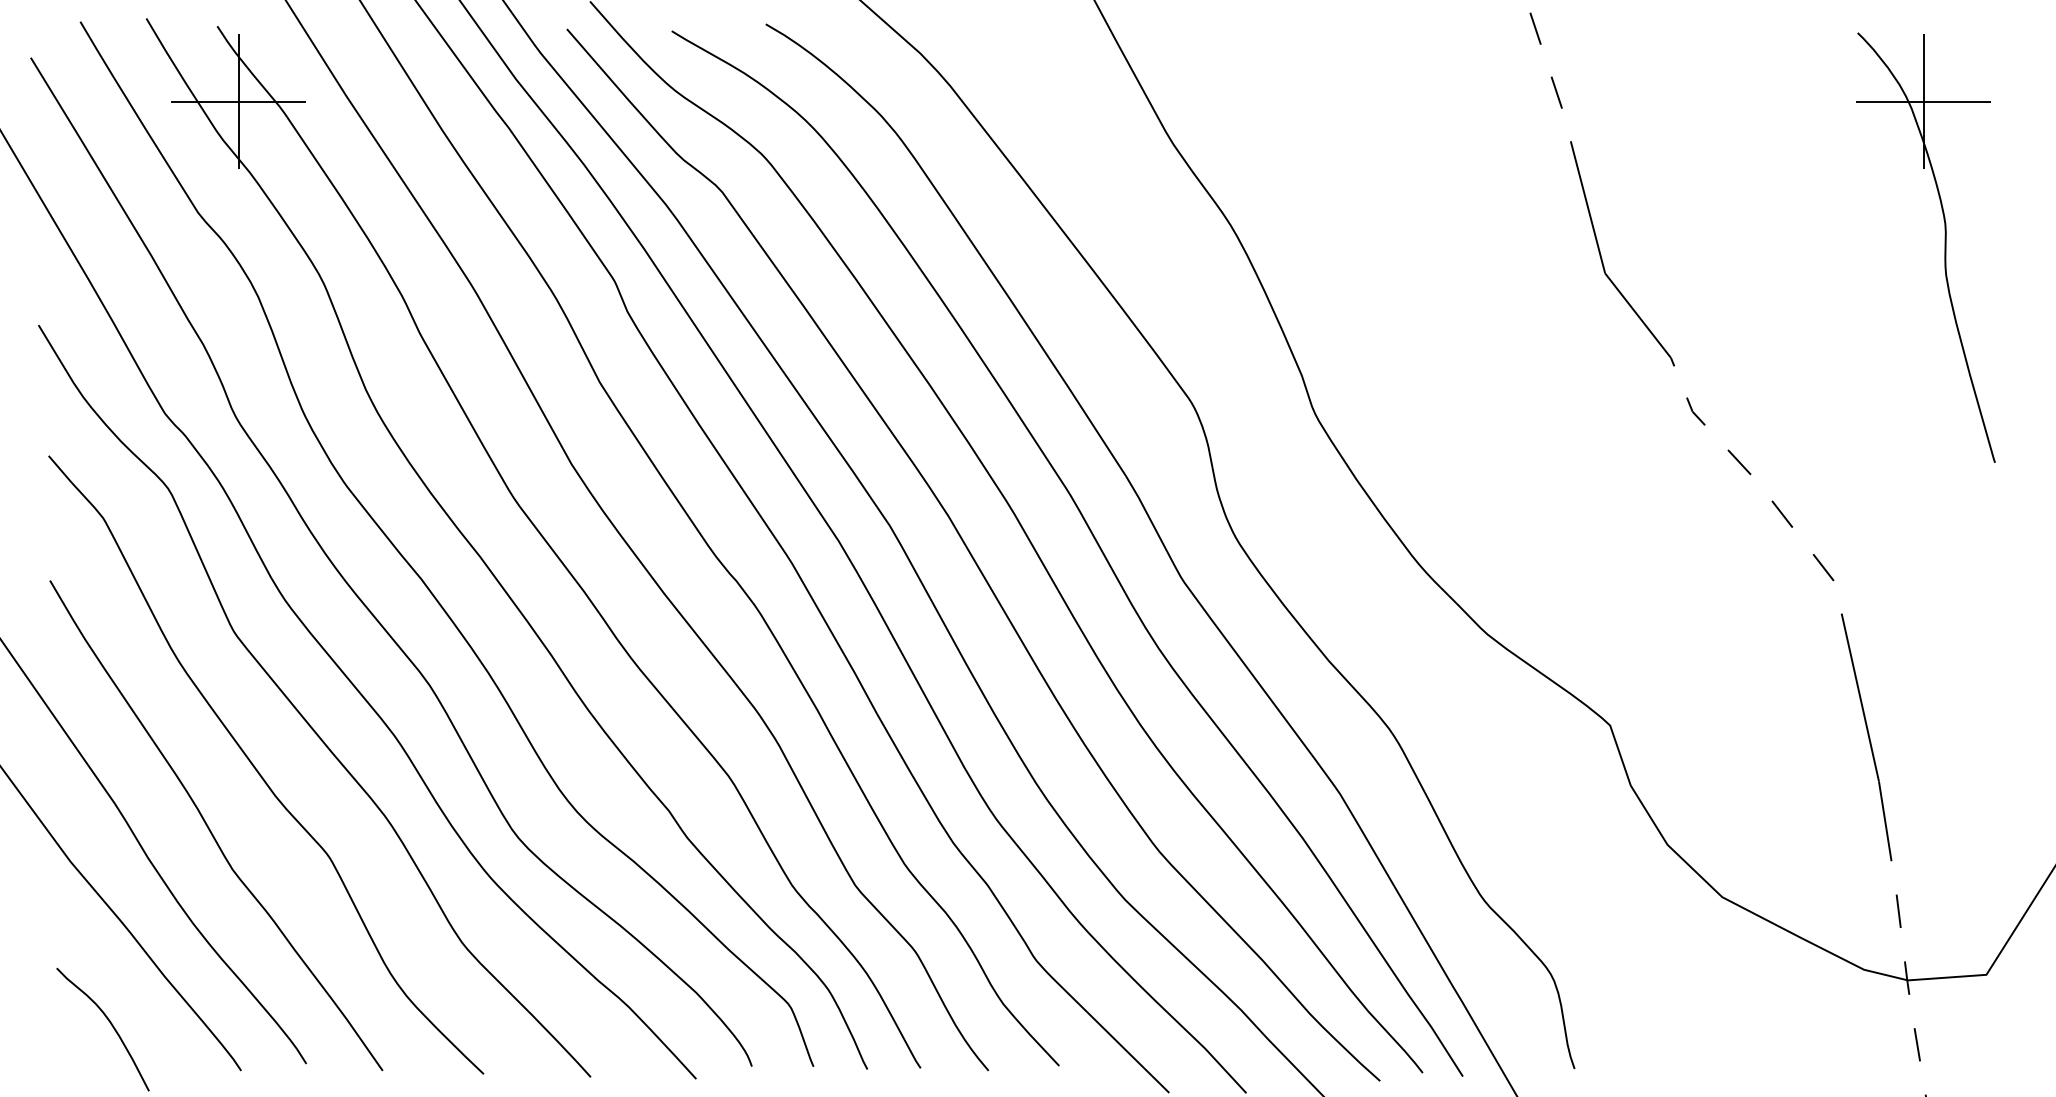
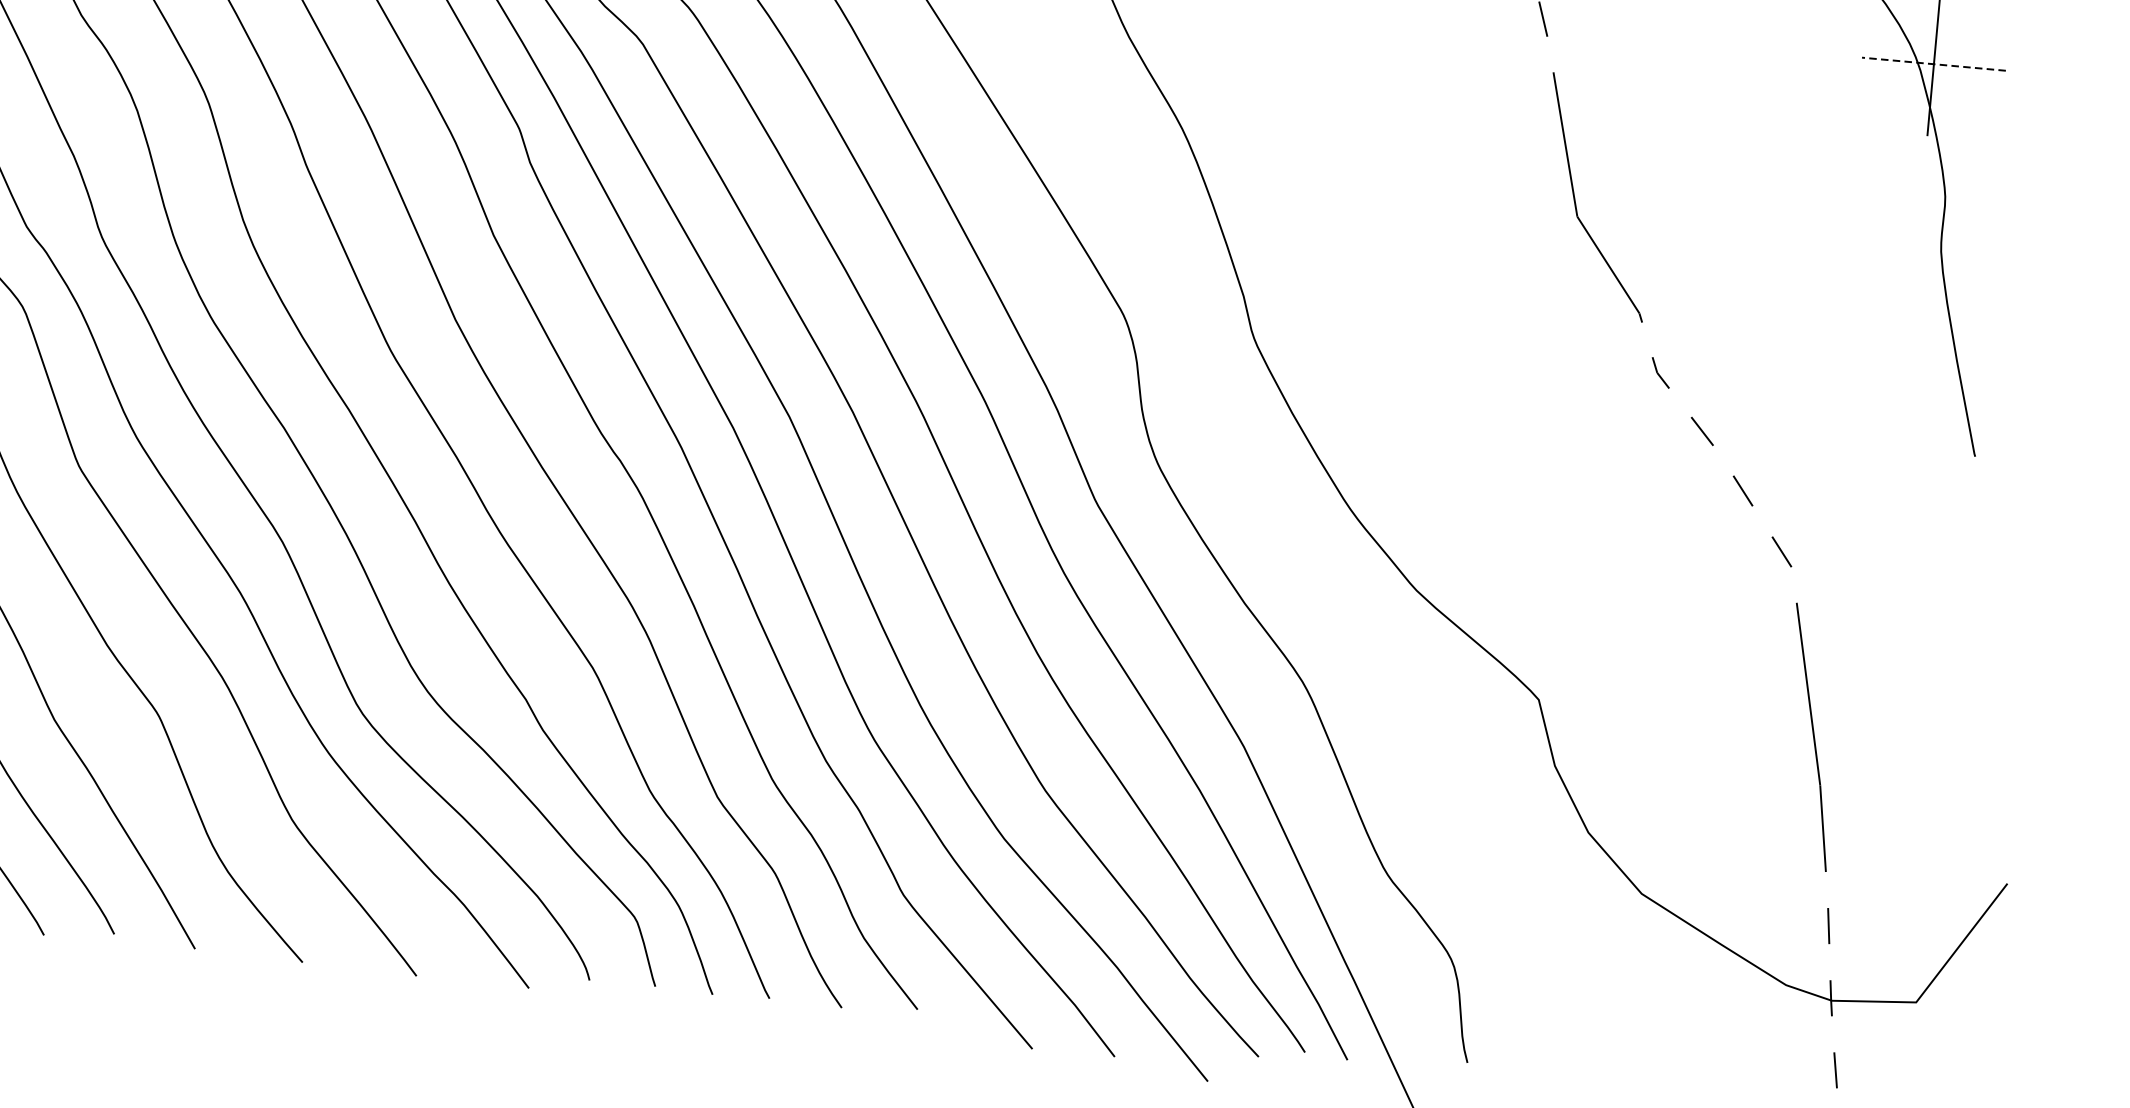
line: (1923, 101) -> (1933, 64), solid -> dashed

